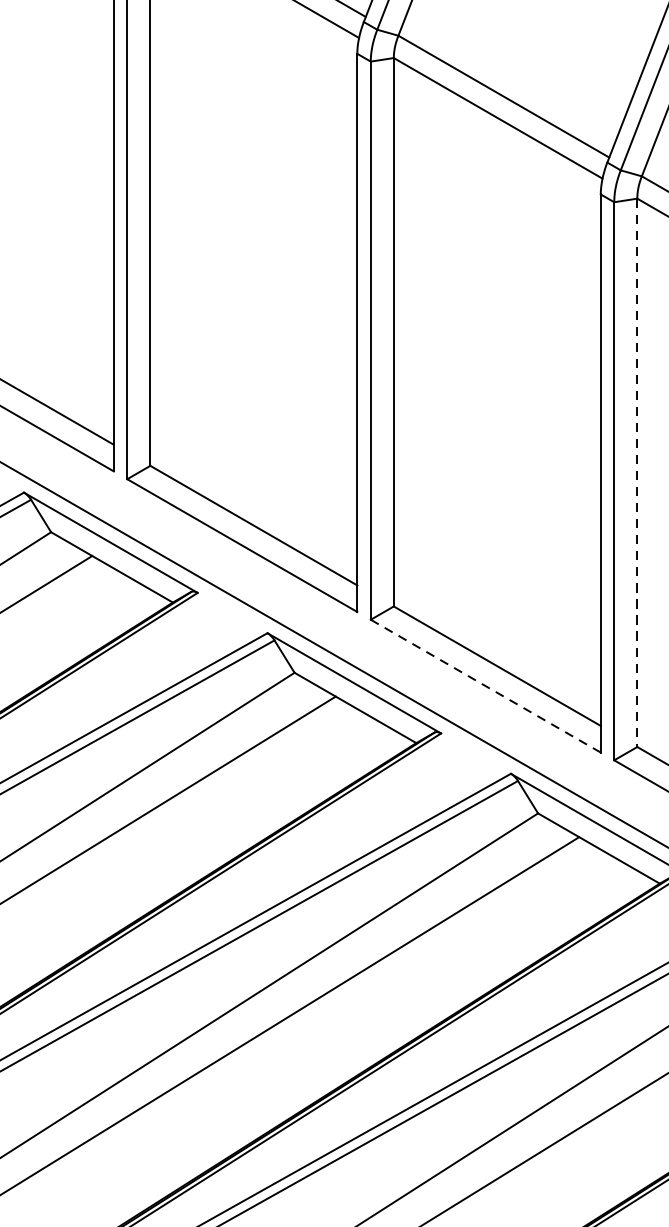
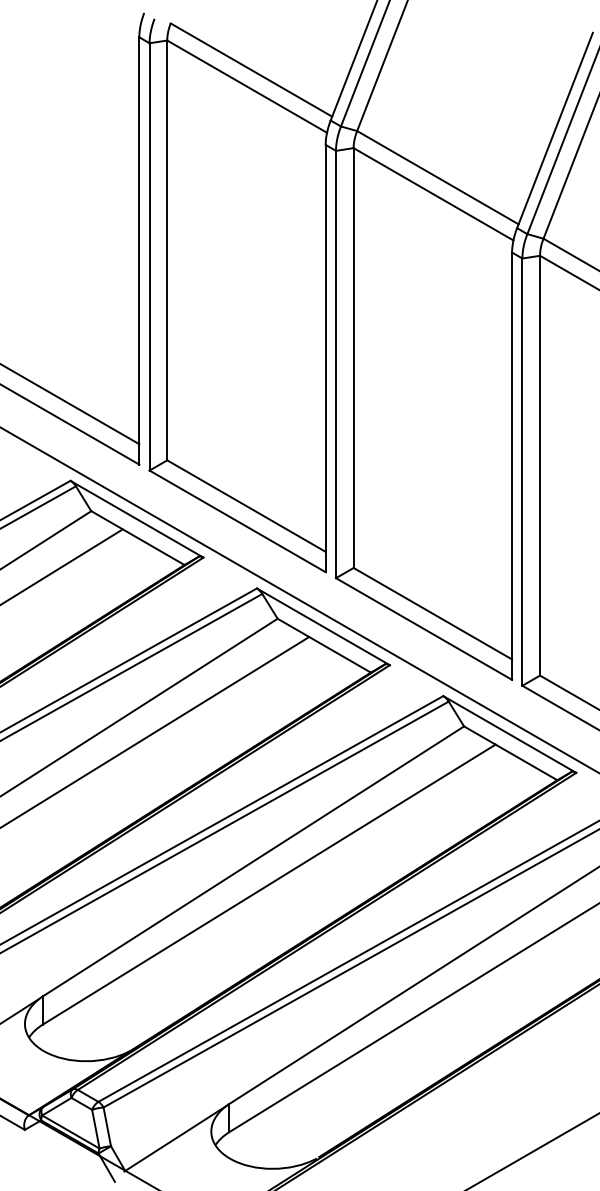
line: (637, 472) -> (540, 465), dashed -> solid
line: (486, 686) -> (424, 629), dashed -> solid

